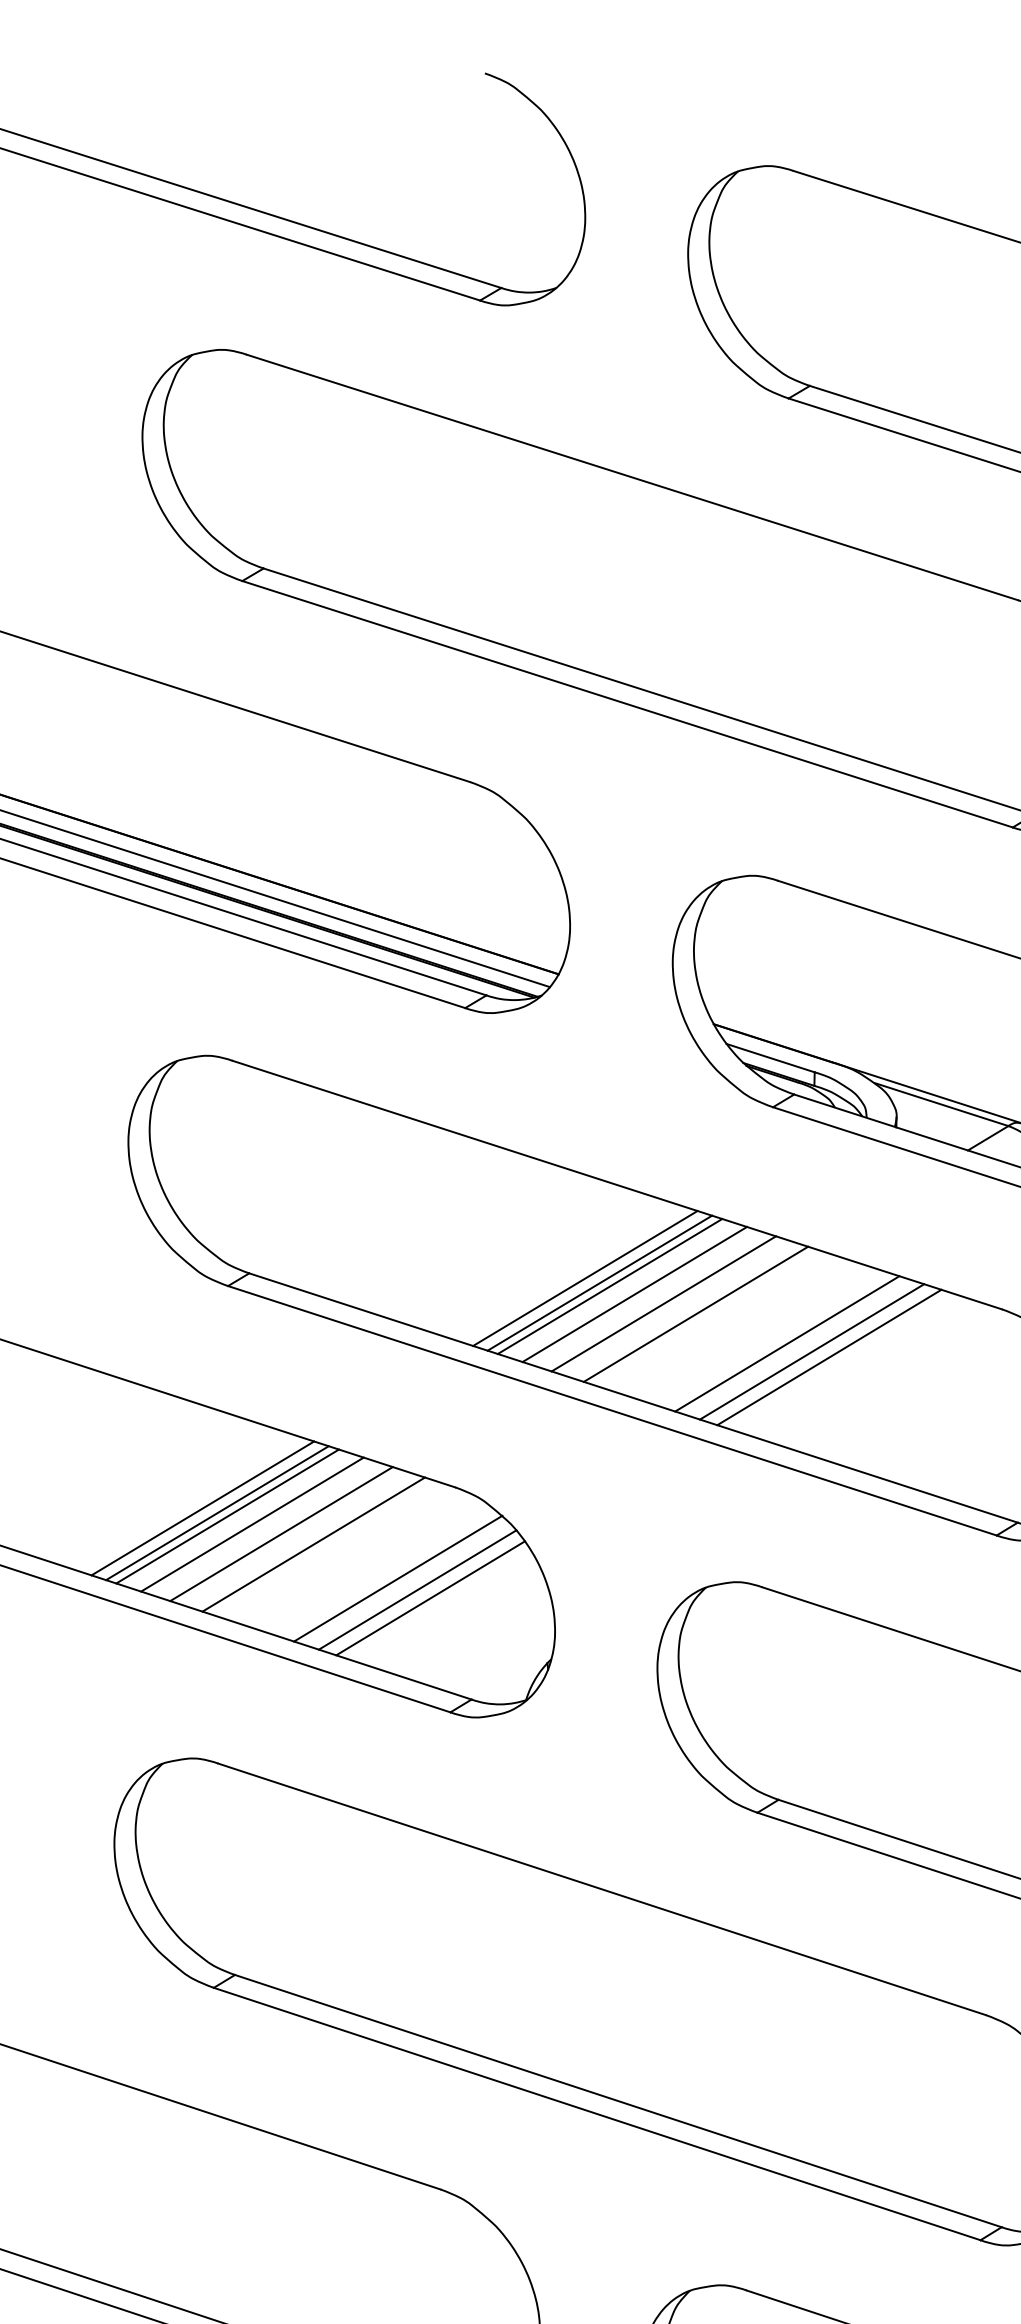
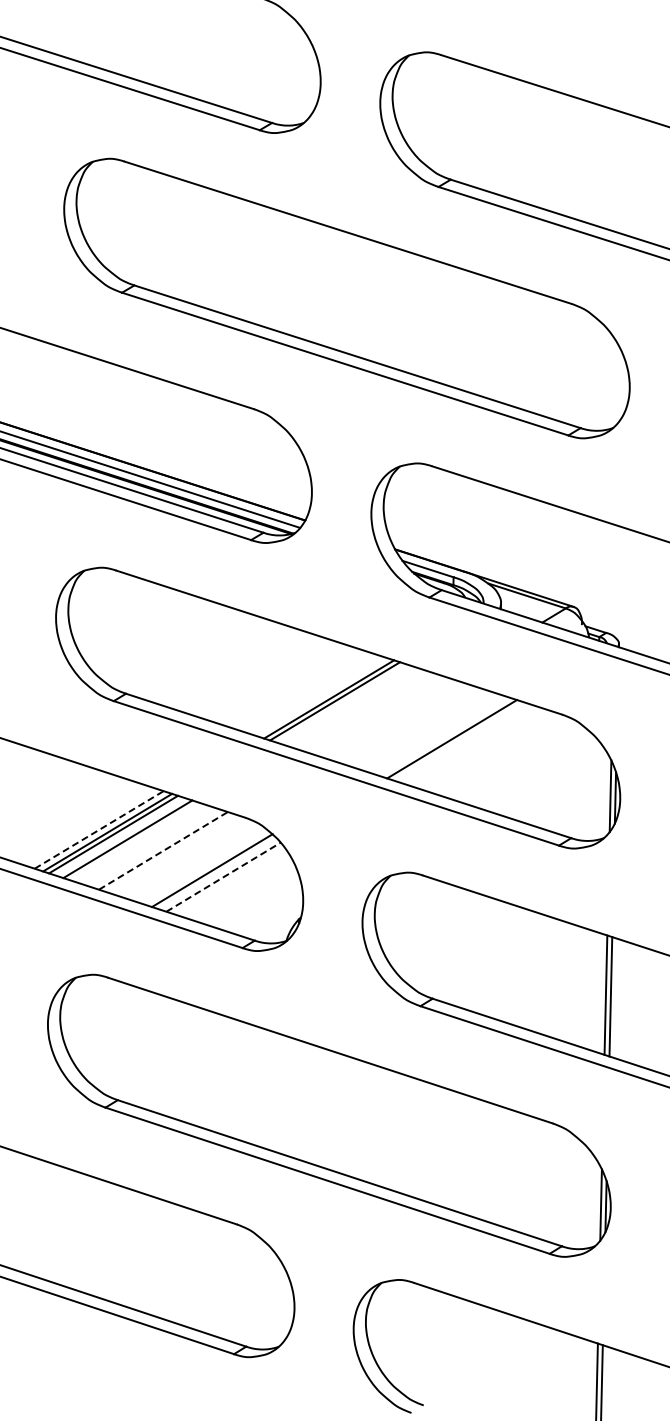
line: (584, 1278) -> (320, 696), removed
line: (634, 1293) -> (349, 705), removed
line: (664, 1303) -> (366, 711), removed
line: (695, 1314) -> (384, 717), removed
line: (786, 1343) -> (437, 734), removed
line: (830, 1357) -> (462, 742), removed
line: (203, 1507) -> (99, 829), solid -> dashed
line: (281, 1533) -> (144, 844), removed
line: (313, 1543) -> (163, 850), solid -> dashed
line: (417, 1590) -> (223, 877), solid -> dashed
line: (429, 1597) -> (230, 881), removed

